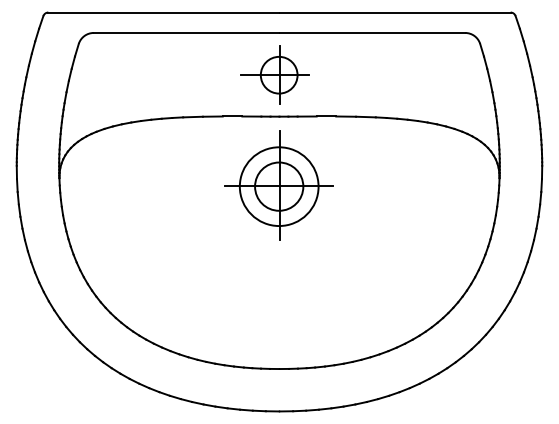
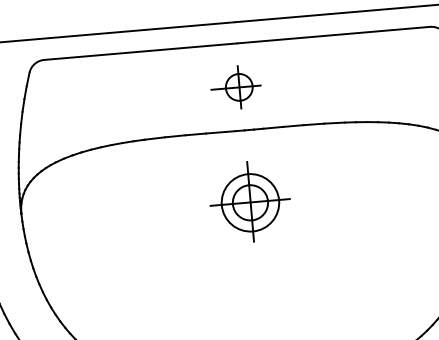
part: (274, 74) -> (235, 87), size x0.7
part: (278, 185) -> (249, 202), size x0.7

